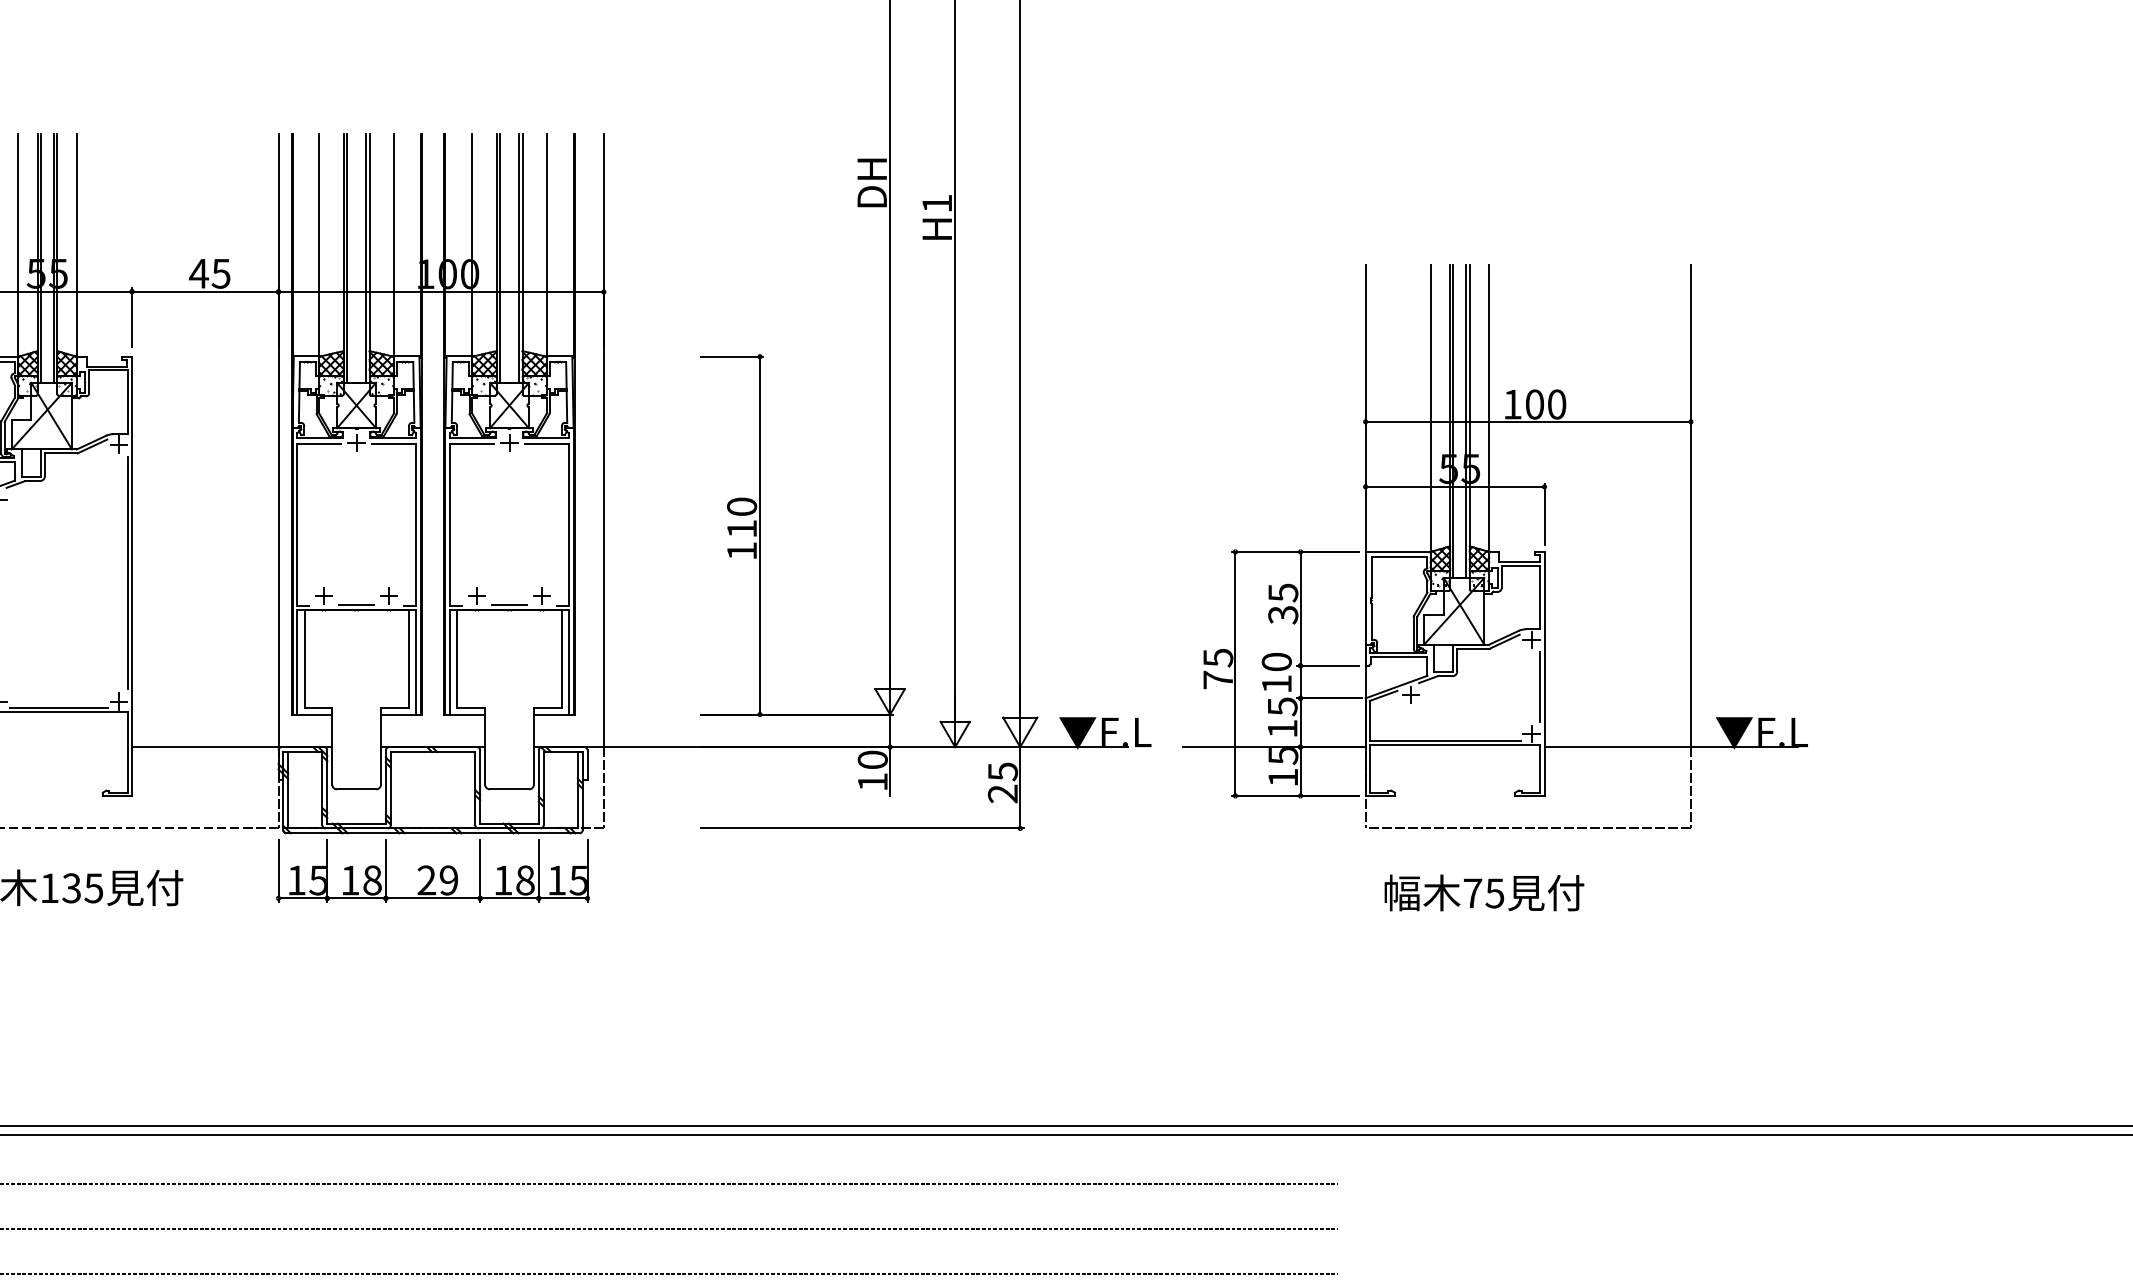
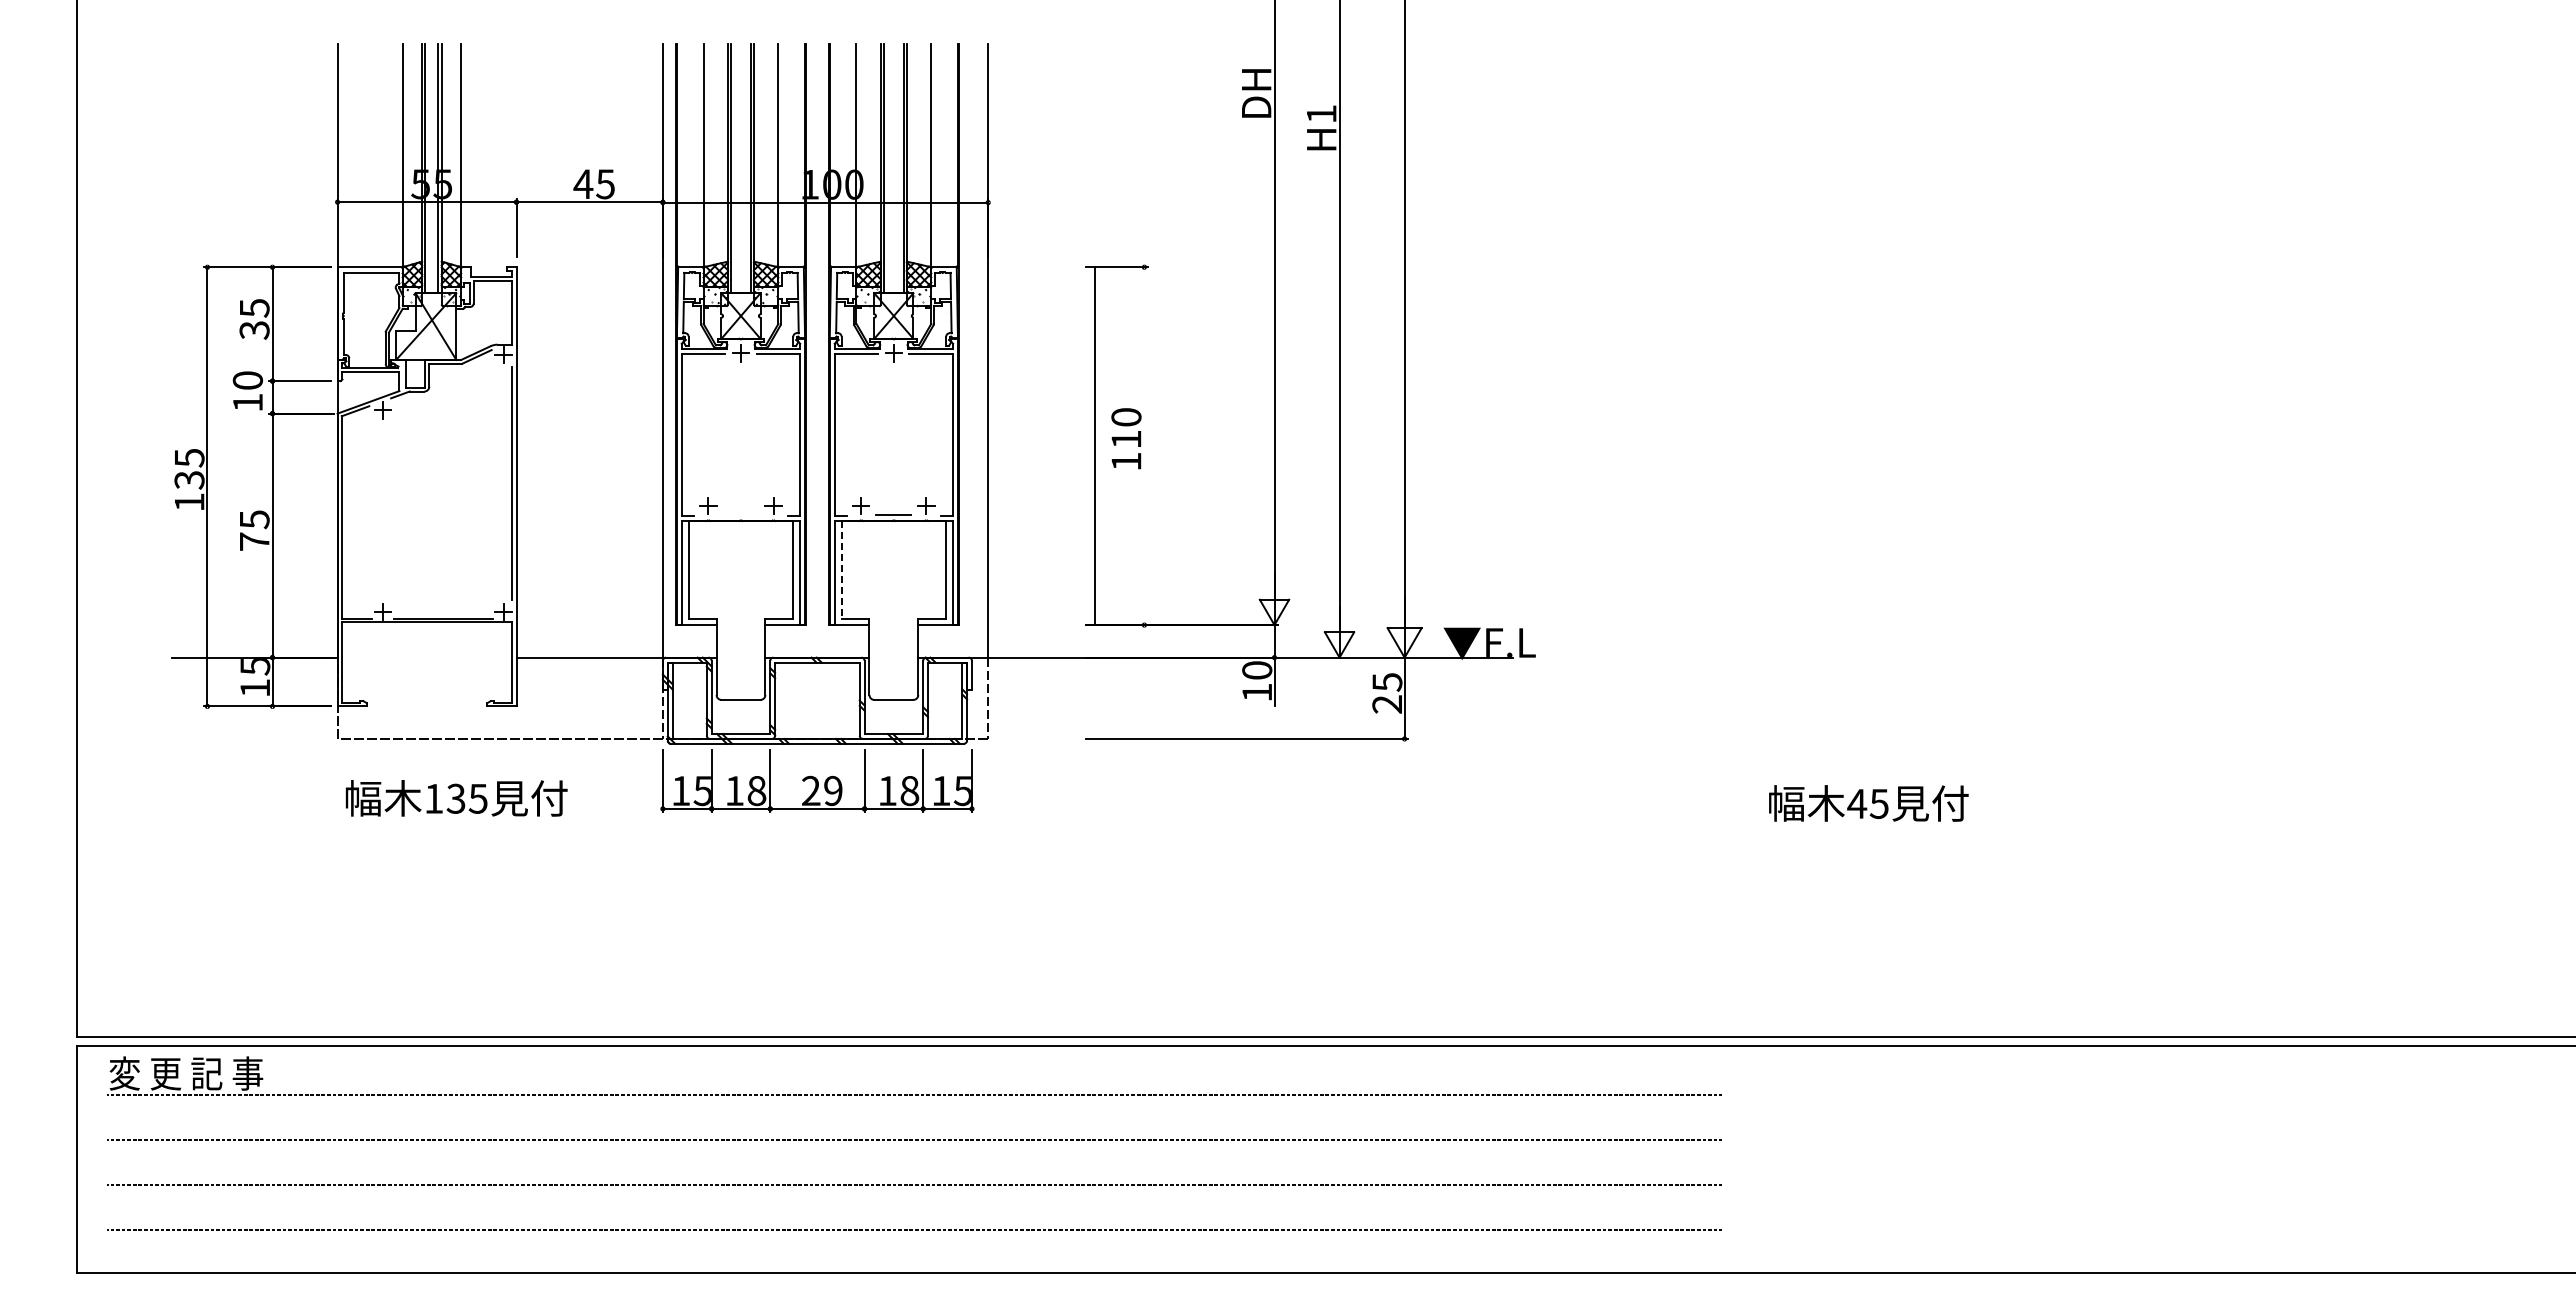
line: (760, 536) -> (1095, 446), moved
part: (1495, 546) -> (1879, 456), removed
line: (356, 605) -> (740, 515), removed
line: (457, 659) -> (841, 569), solid -> dashed
text: (1473, 893) -> (1857, 803), 75 -> 45

